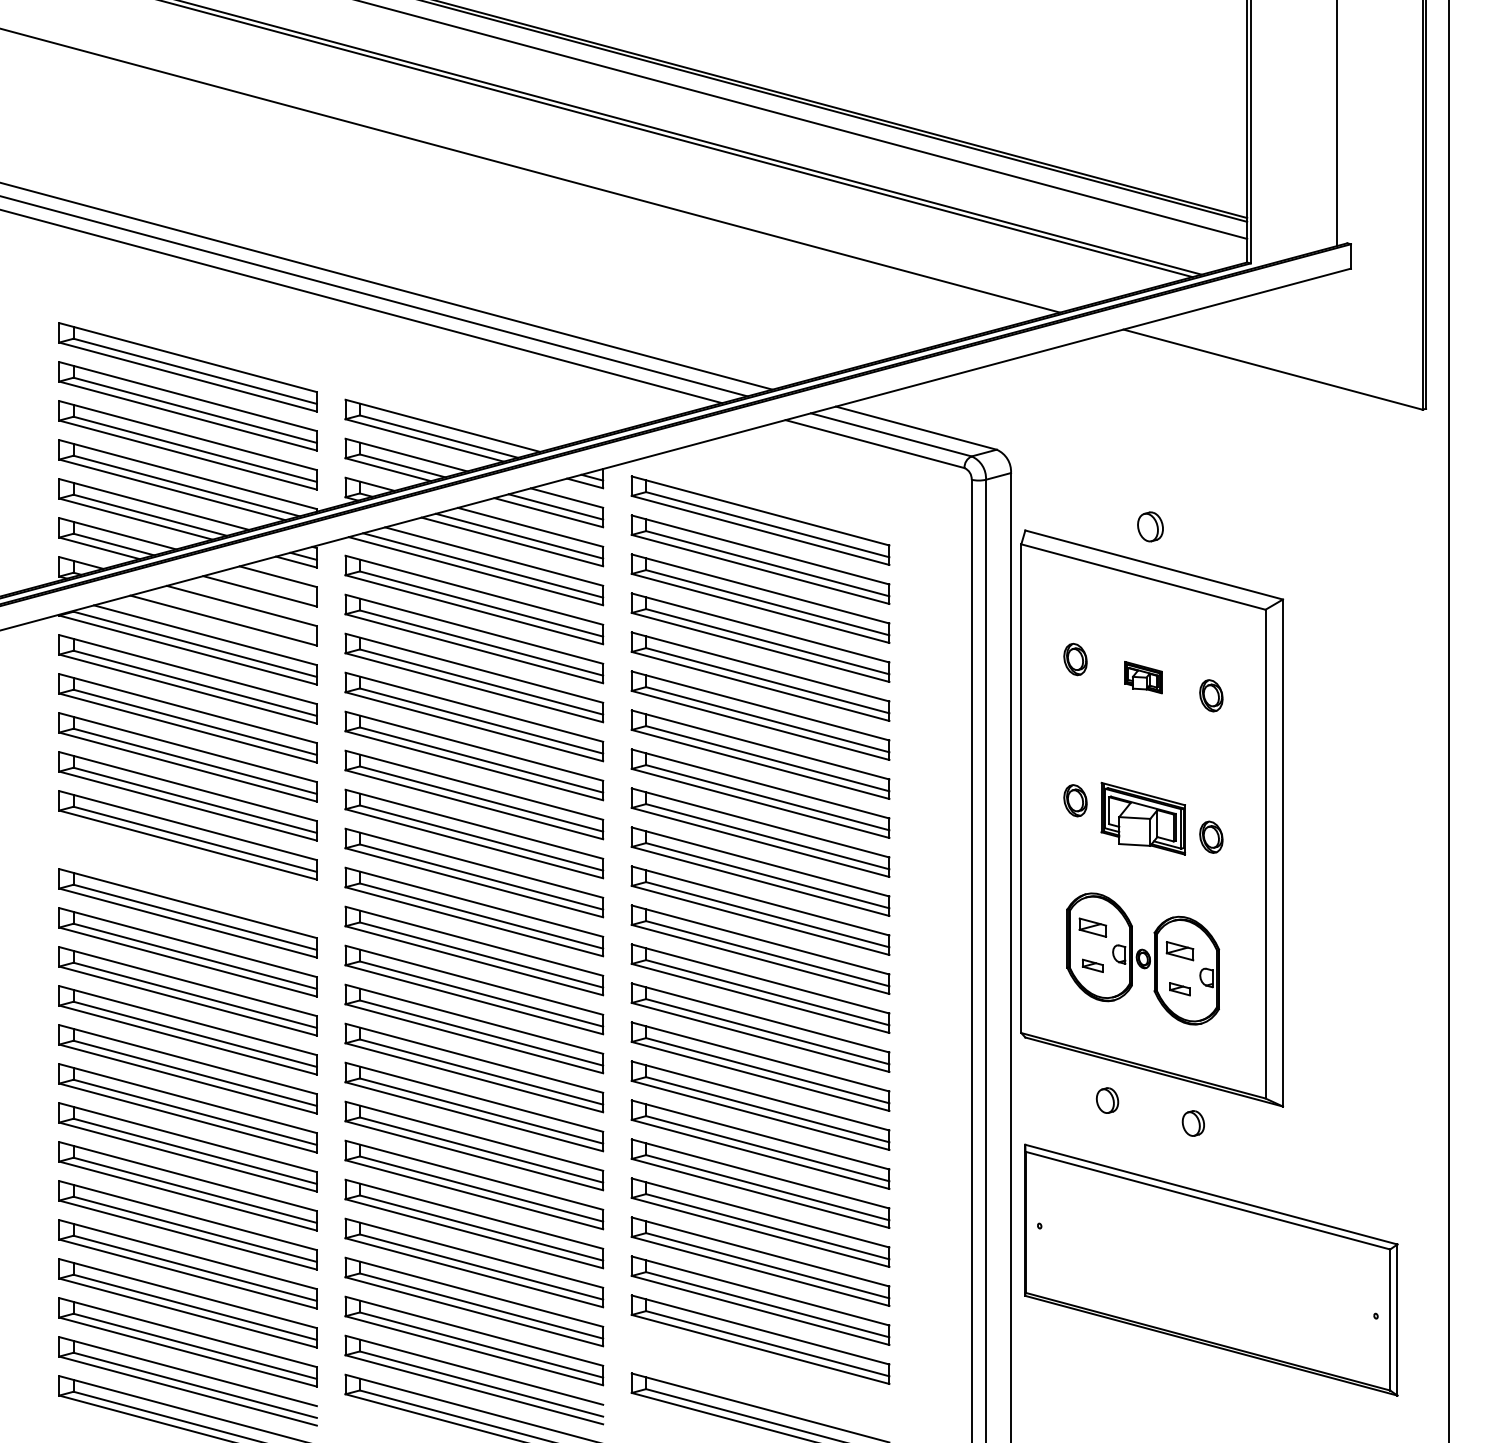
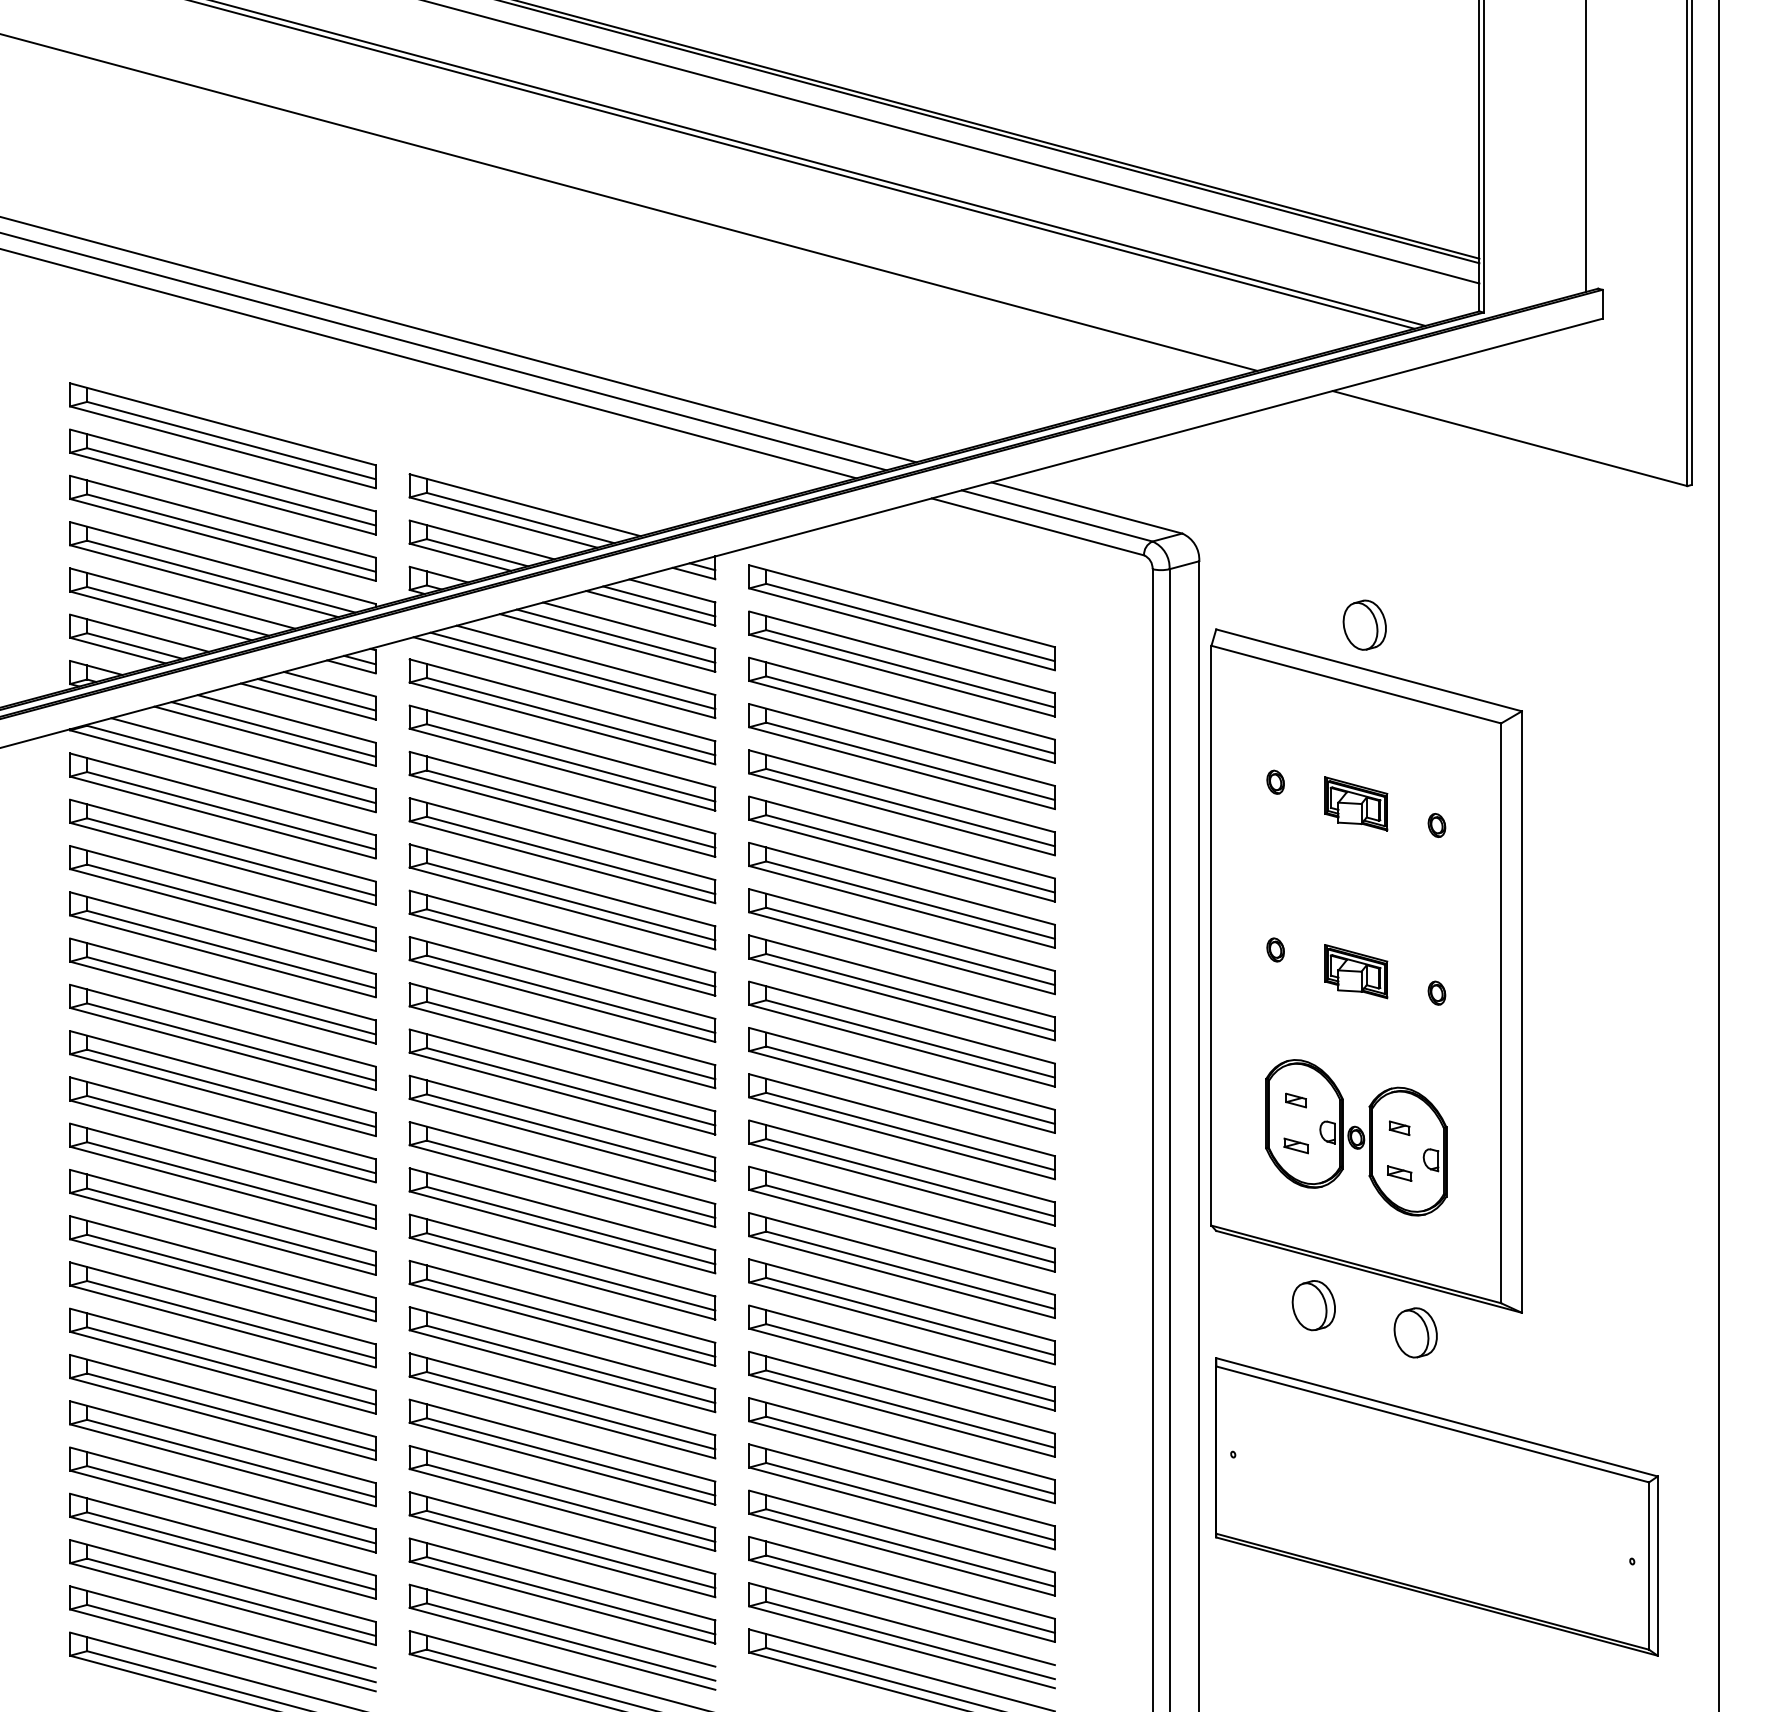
part: (1150, 526) -> (1364, 624), size x1.43
line: (266, 585) -> (316, 694), added
line: (230, 614) -> (273, 729), added
part: (1075, 658) -> (1275, 781), size x0.62
part: (1143, 677) -> (1356, 803), size x1.43
part: (1211, 695) -> (1436, 825), size x0.62
part: (1075, 800) -> (1275, 949), size x0.62
part: (1143, 818) -> (1356, 971), size x0.62
part: (1211, 836) -> (1436, 992), size x0.62
part: (187, 873) -> (222, 1036), added
part: (1092, 927) -> (1295, 1100), size x0.62
part: (1179, 950) -> (1399, 1127), size x0.62
part: (1107, 1100) -> (1313, 1305), size x1.67
part: (1193, 1123) -> (1415, 1332), size x1.67
part: (760, 1378) -> (901, 1635), added

